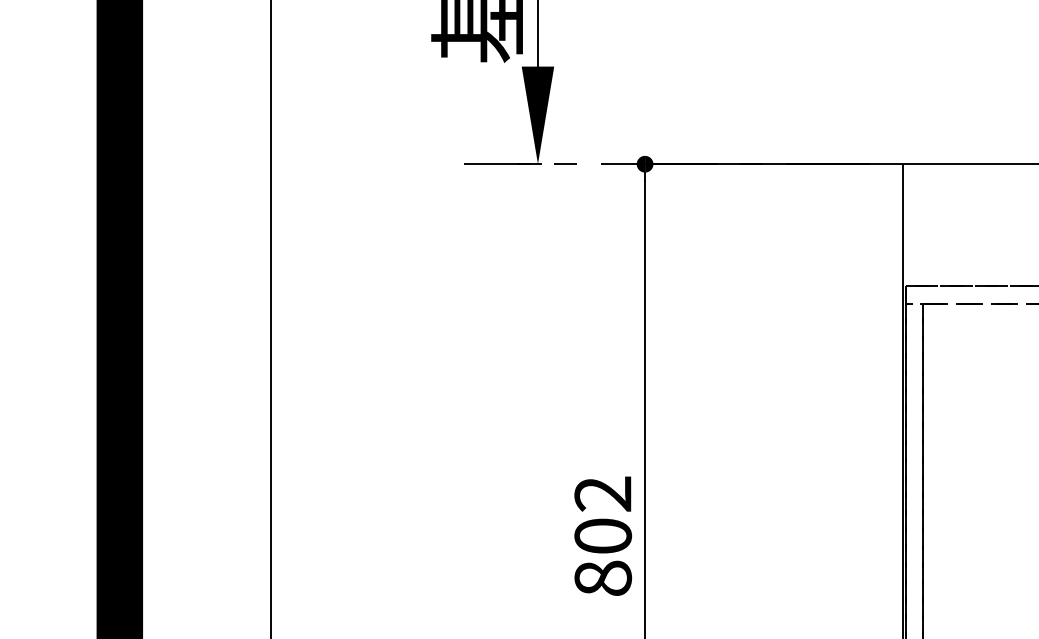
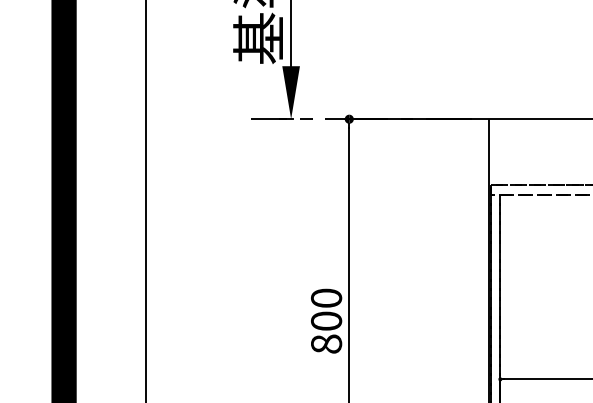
text: (603, 492) -> (326, 297), 802 -> 800

